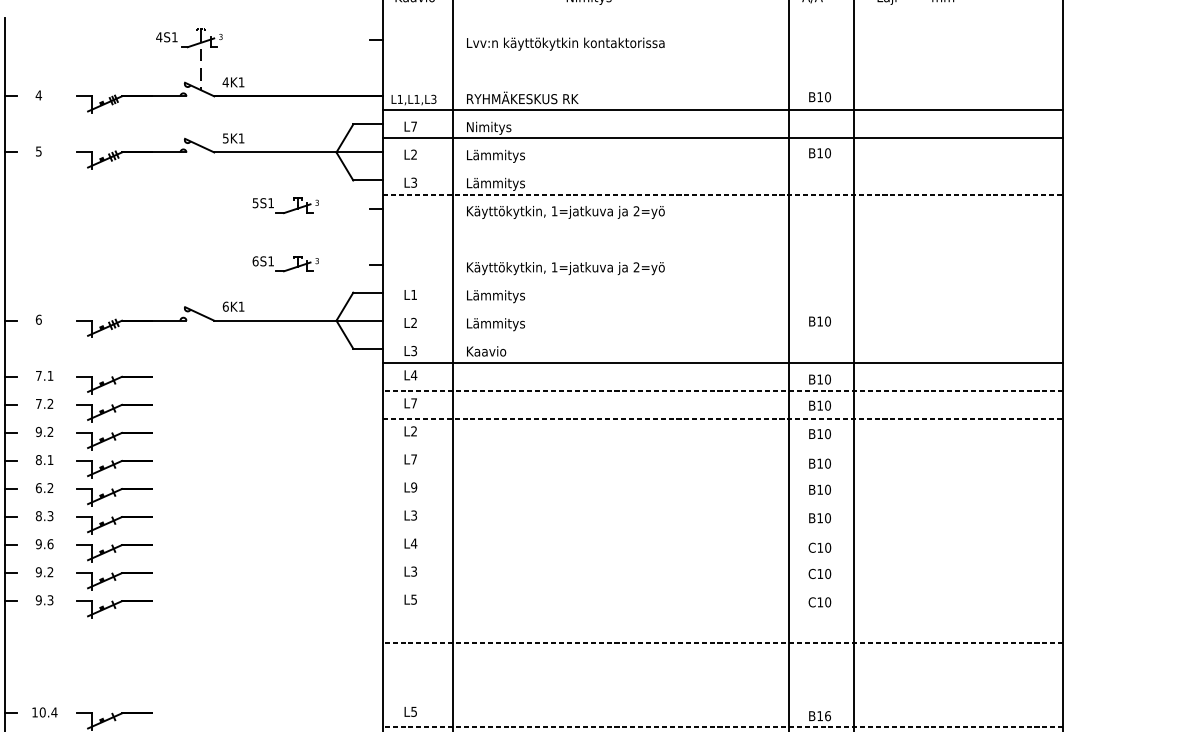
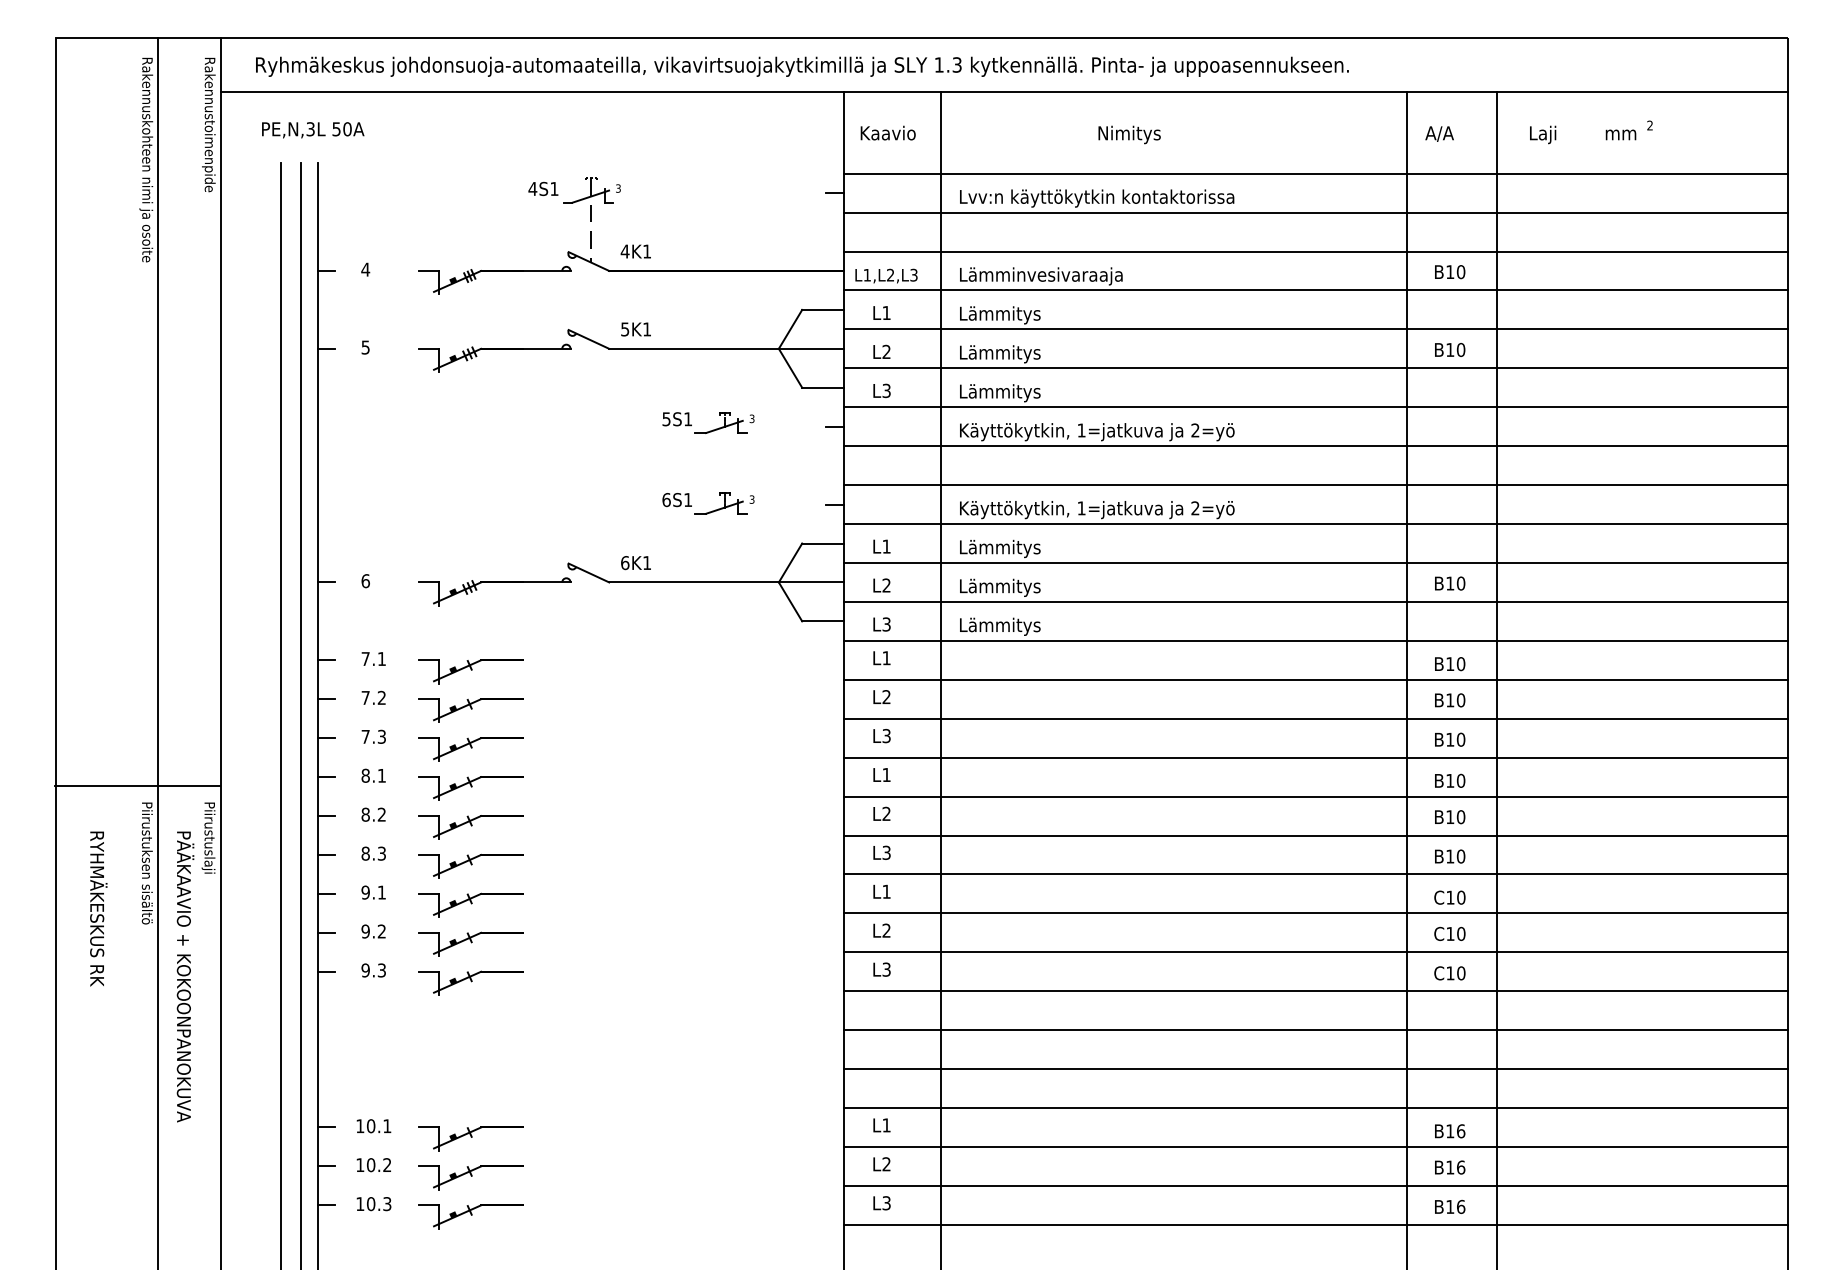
line: (723, 26) -> (1315, 173), added
line: (723, 54) -> (1315, 212), added
line: (723, 82) -> (1315, 251), added
text: (416, 98) -> (890, 274), L1,L1,L3 -> L1,L2,L3
text: (525, 98) -> (1041, 274), RYHMÄKESKUS RK -> Lämminvesivaraaja
text: (414, 126) -> (886, 312), L7 -> L1
text: (496, 128) -> (1000, 315), Nimitys -> Lämmitys
line: (723, 166) -> (1315, 368), added
line: (723, 194) -> (1315, 407), dashed -> solid
line: (723, 222) -> (1315, 446), added
line: (723, 250) -> (1315, 485), added
line: (723, 278) -> (1315, 524), added
line: (723, 306) -> (1315, 562), added
line: (723, 334) -> (1315, 601), added
text: (496, 352) -> (1000, 626), Kaavio -> Lämmitys
text: (414, 375) -> (886, 658), L4 -> L1
line: (723, 390) -> (1315, 679), dashed -> solid
text: (414, 403) -> (886, 697), L7 -> L2
line: (723, 418) -> (1315, 718), dashed -> solid
text: (44, 431) -> (373, 736), 9.2 -> 7.3
text: (414, 431) -> (886, 736), L2 -> L3
line: (723, 446) -> (1315, 757), added
text: (414, 459) -> (886, 774), L7 -> L1
line: (723, 474) -> (1315, 796), added
text: (38, 487) -> (365, 814), 6.2 -> 8.2
text: (414, 487) -> (886, 814), L9 -> L2
line: (723, 503) -> (1315, 835), added
line: (723, 531) -> (1315, 874), added
text: (414, 543) -> (886, 891), L4 -> L1
text: (50, 544) -> (381, 892), 9.6 -> 9.1
line: (723, 559) -> (1315, 913), added
text: (414, 571) -> (886, 930), L3 -> L2
line: (723, 587) -> (1315, 952), added
text: (414, 598) -> (886, 968), L5 -> L3
line: (723, 615) -> (1315, 991), added
line: (723, 643) -> (1315, 1030), dashed -> solid
line: (723, 671) -> (1315, 1069), added
line: (723, 699) -> (1315, 1108), added
text: (414, 711) -> (886, 1125), L5 -> L1
text: (53, 712) -> (386, 1126), 10.4 -> 10.1
line: (723, 727) -> (1315, 1146), dashed -> solid

